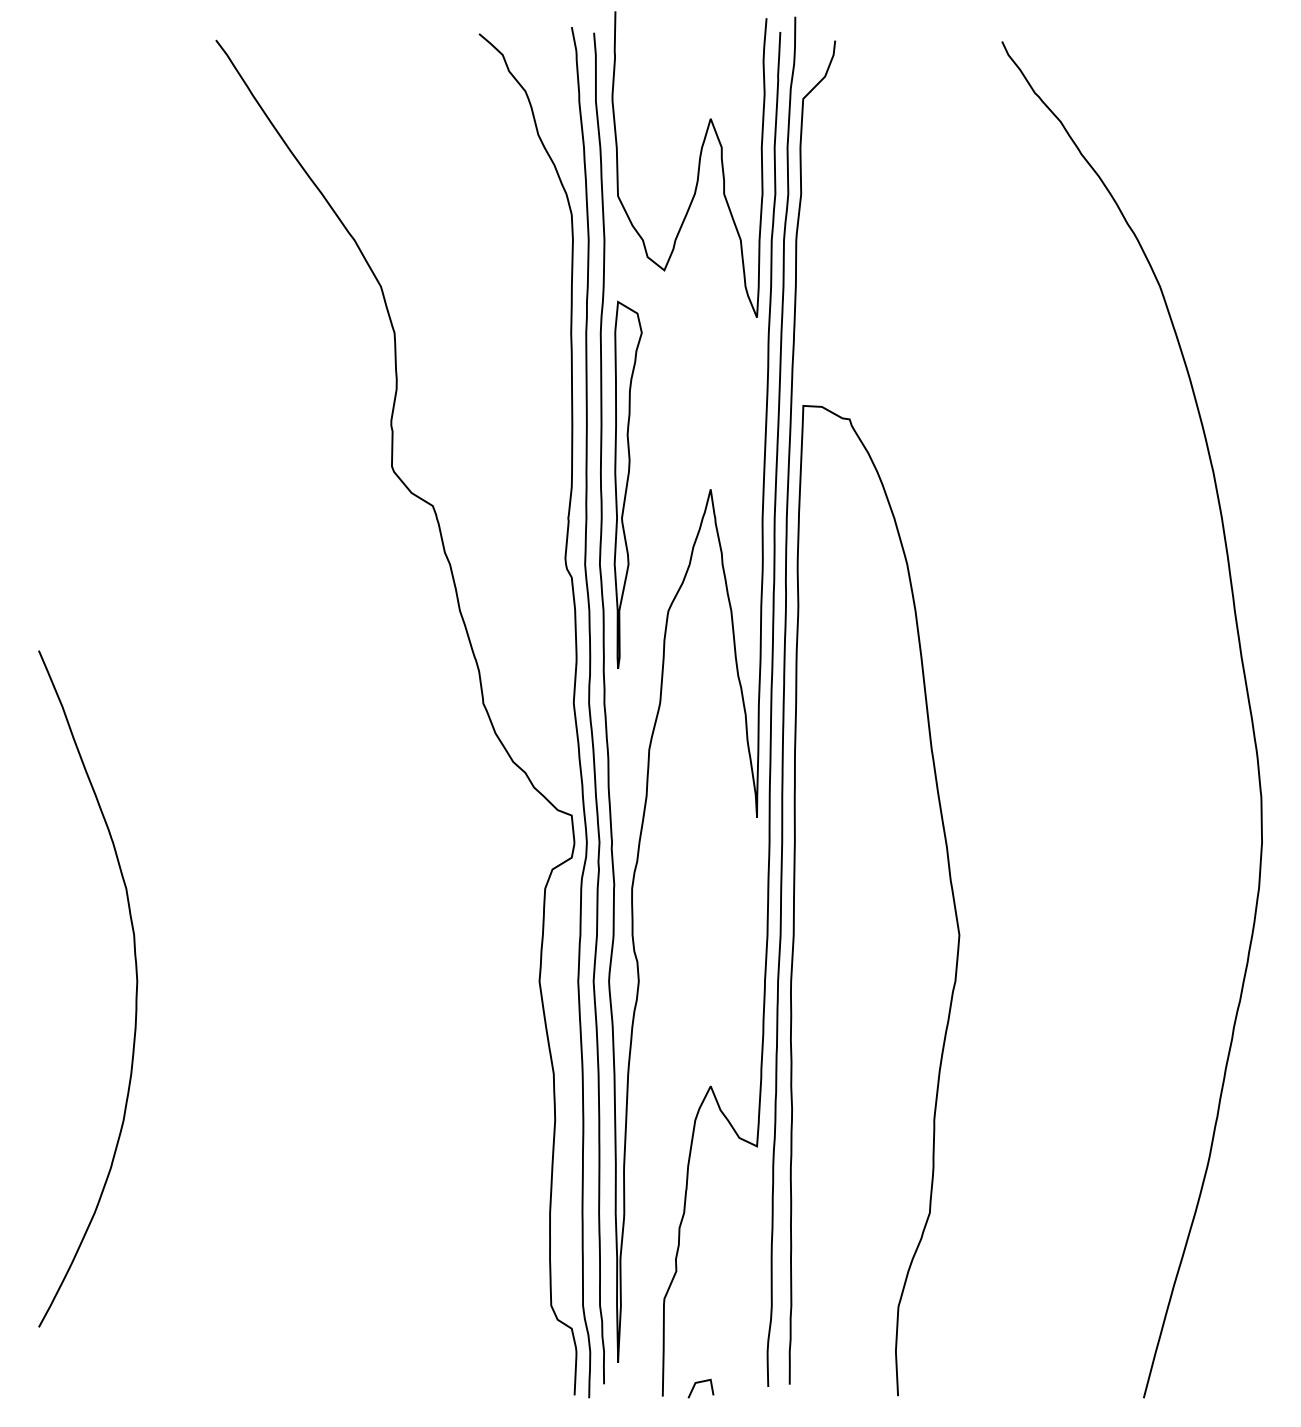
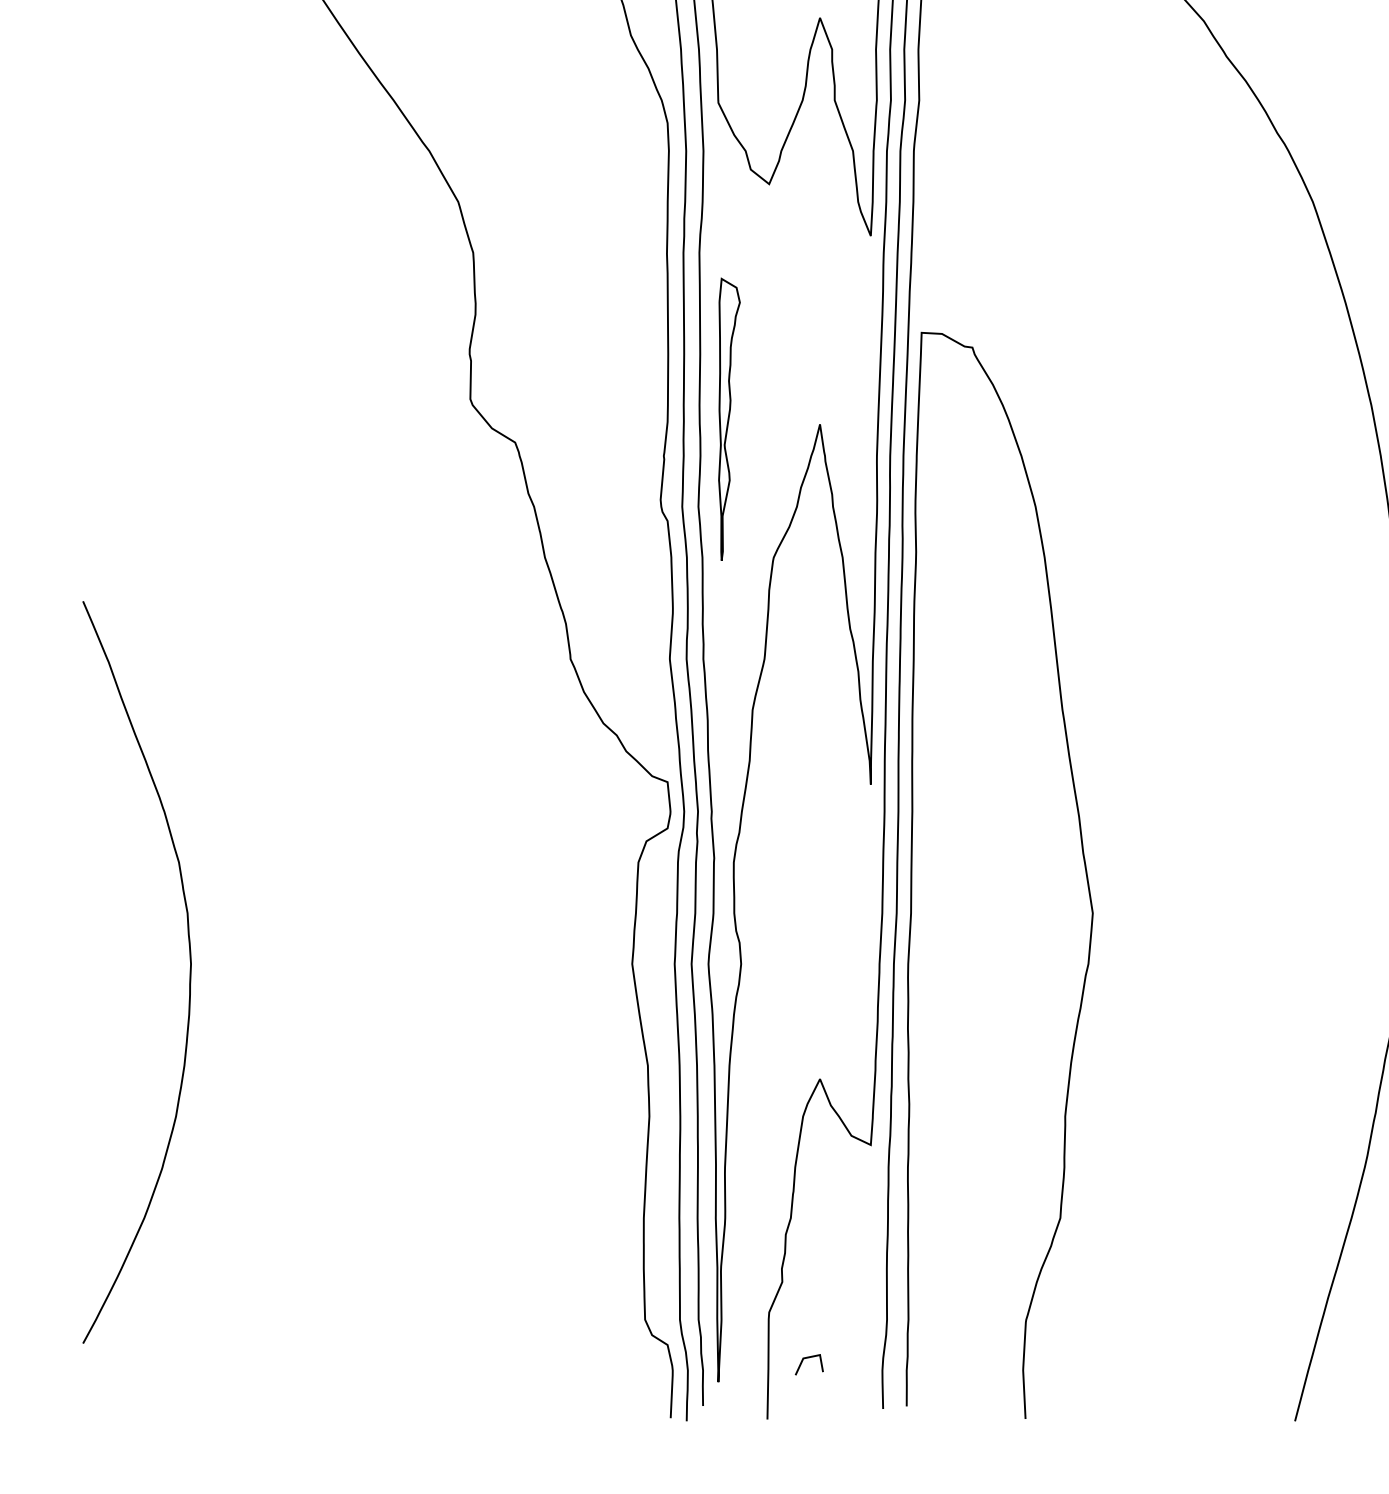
part: (627, 484) -> (728, 419), size x0.7
line: (698, 1383) -> (806, 1359), moved

